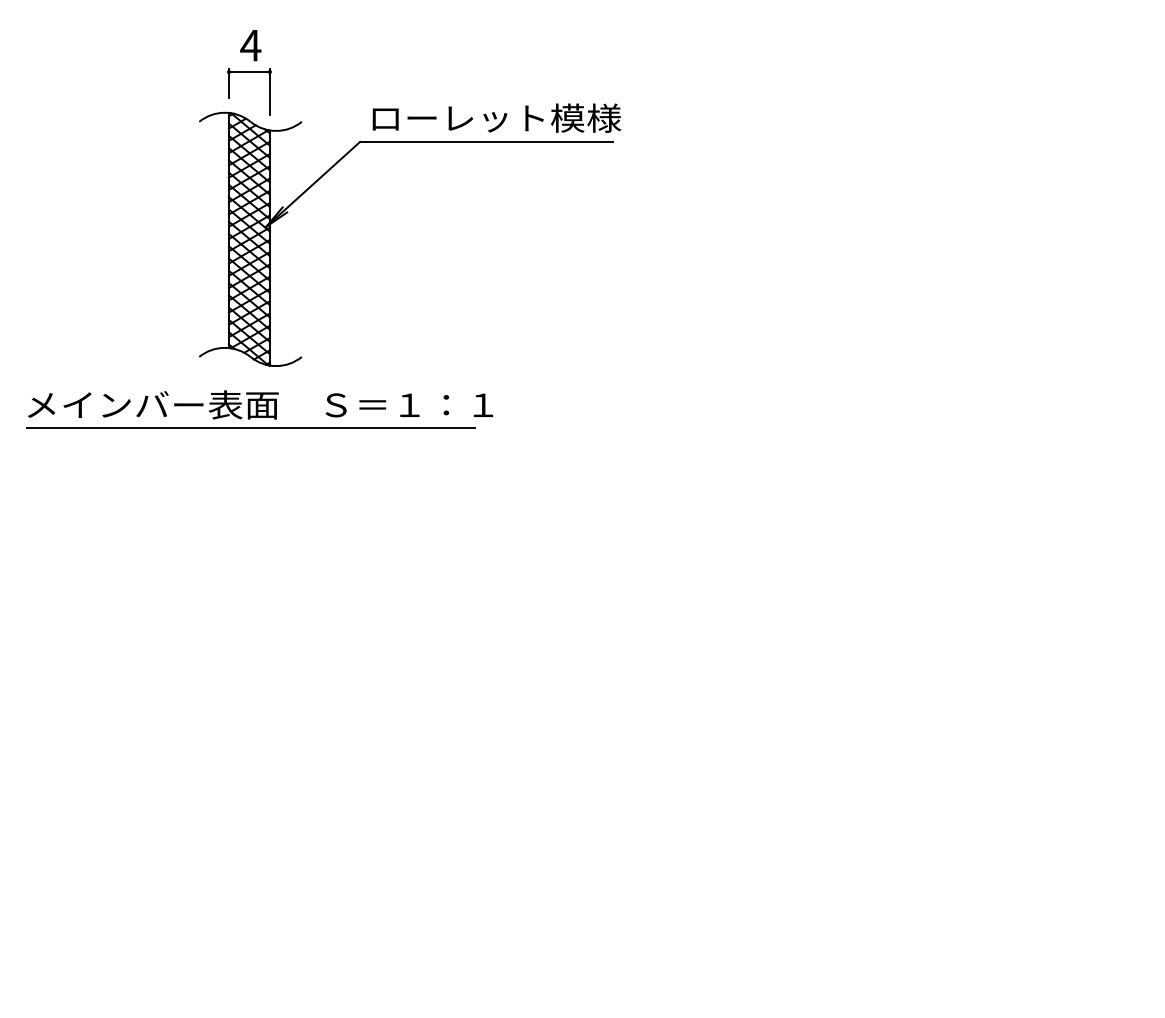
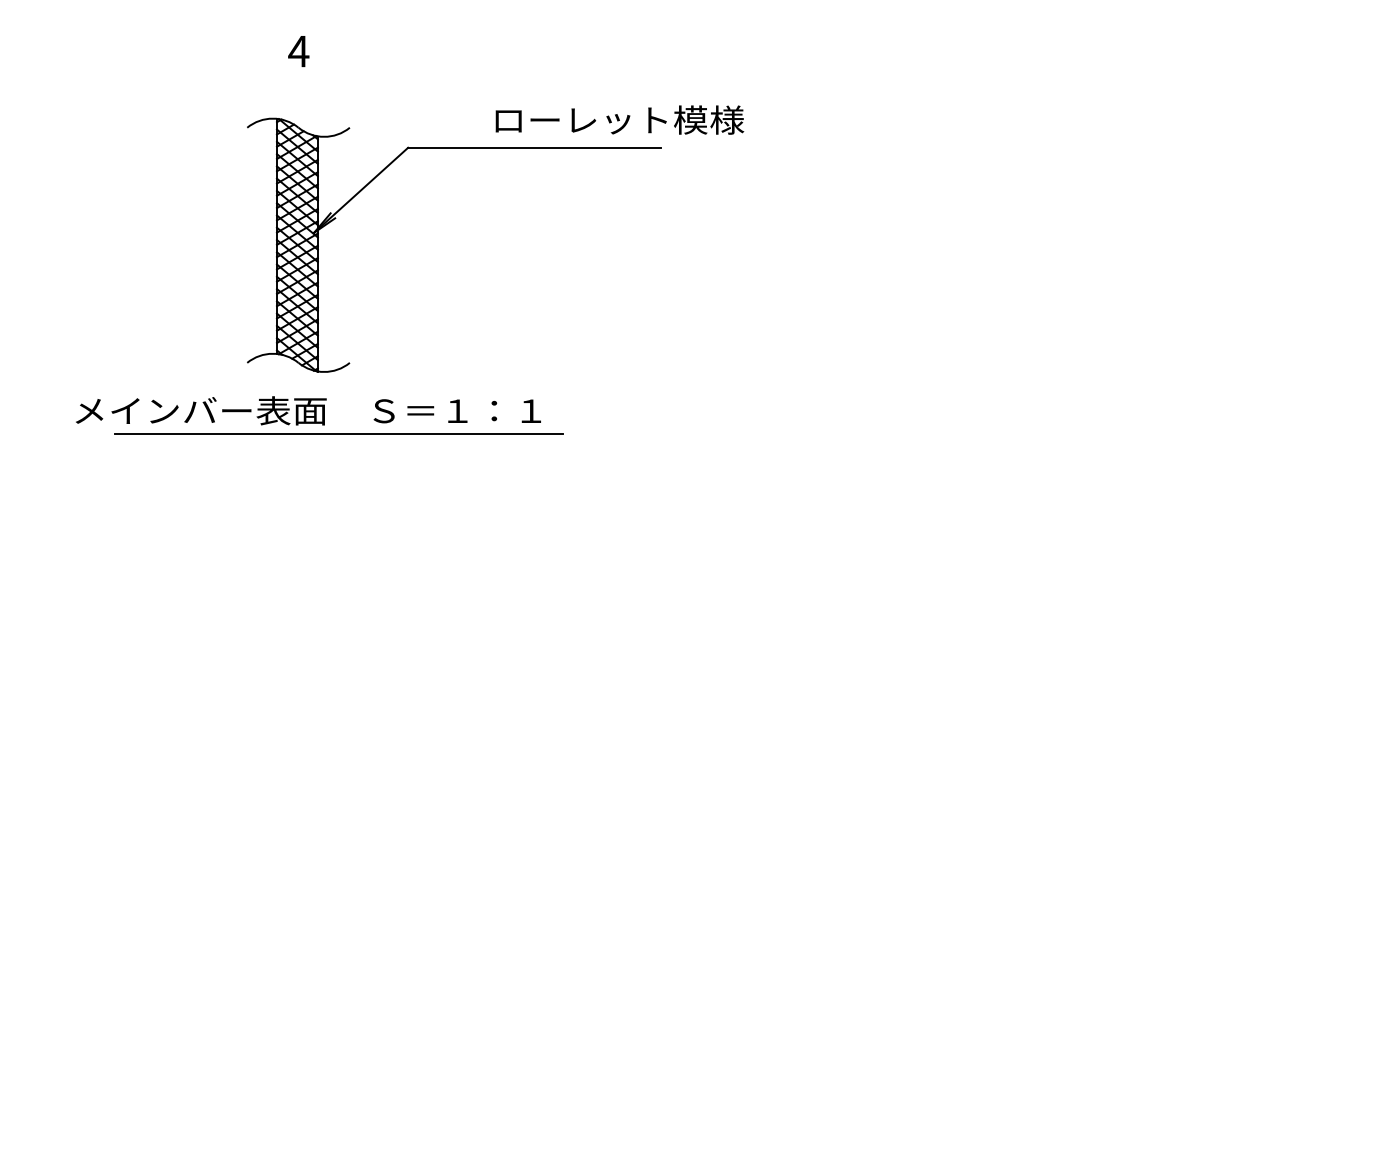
part: (249, 72) -> (297, 78), removed
text: (496, 117) -> (619, 119), moved
line: (250, 427) -> (338, 433), moved

